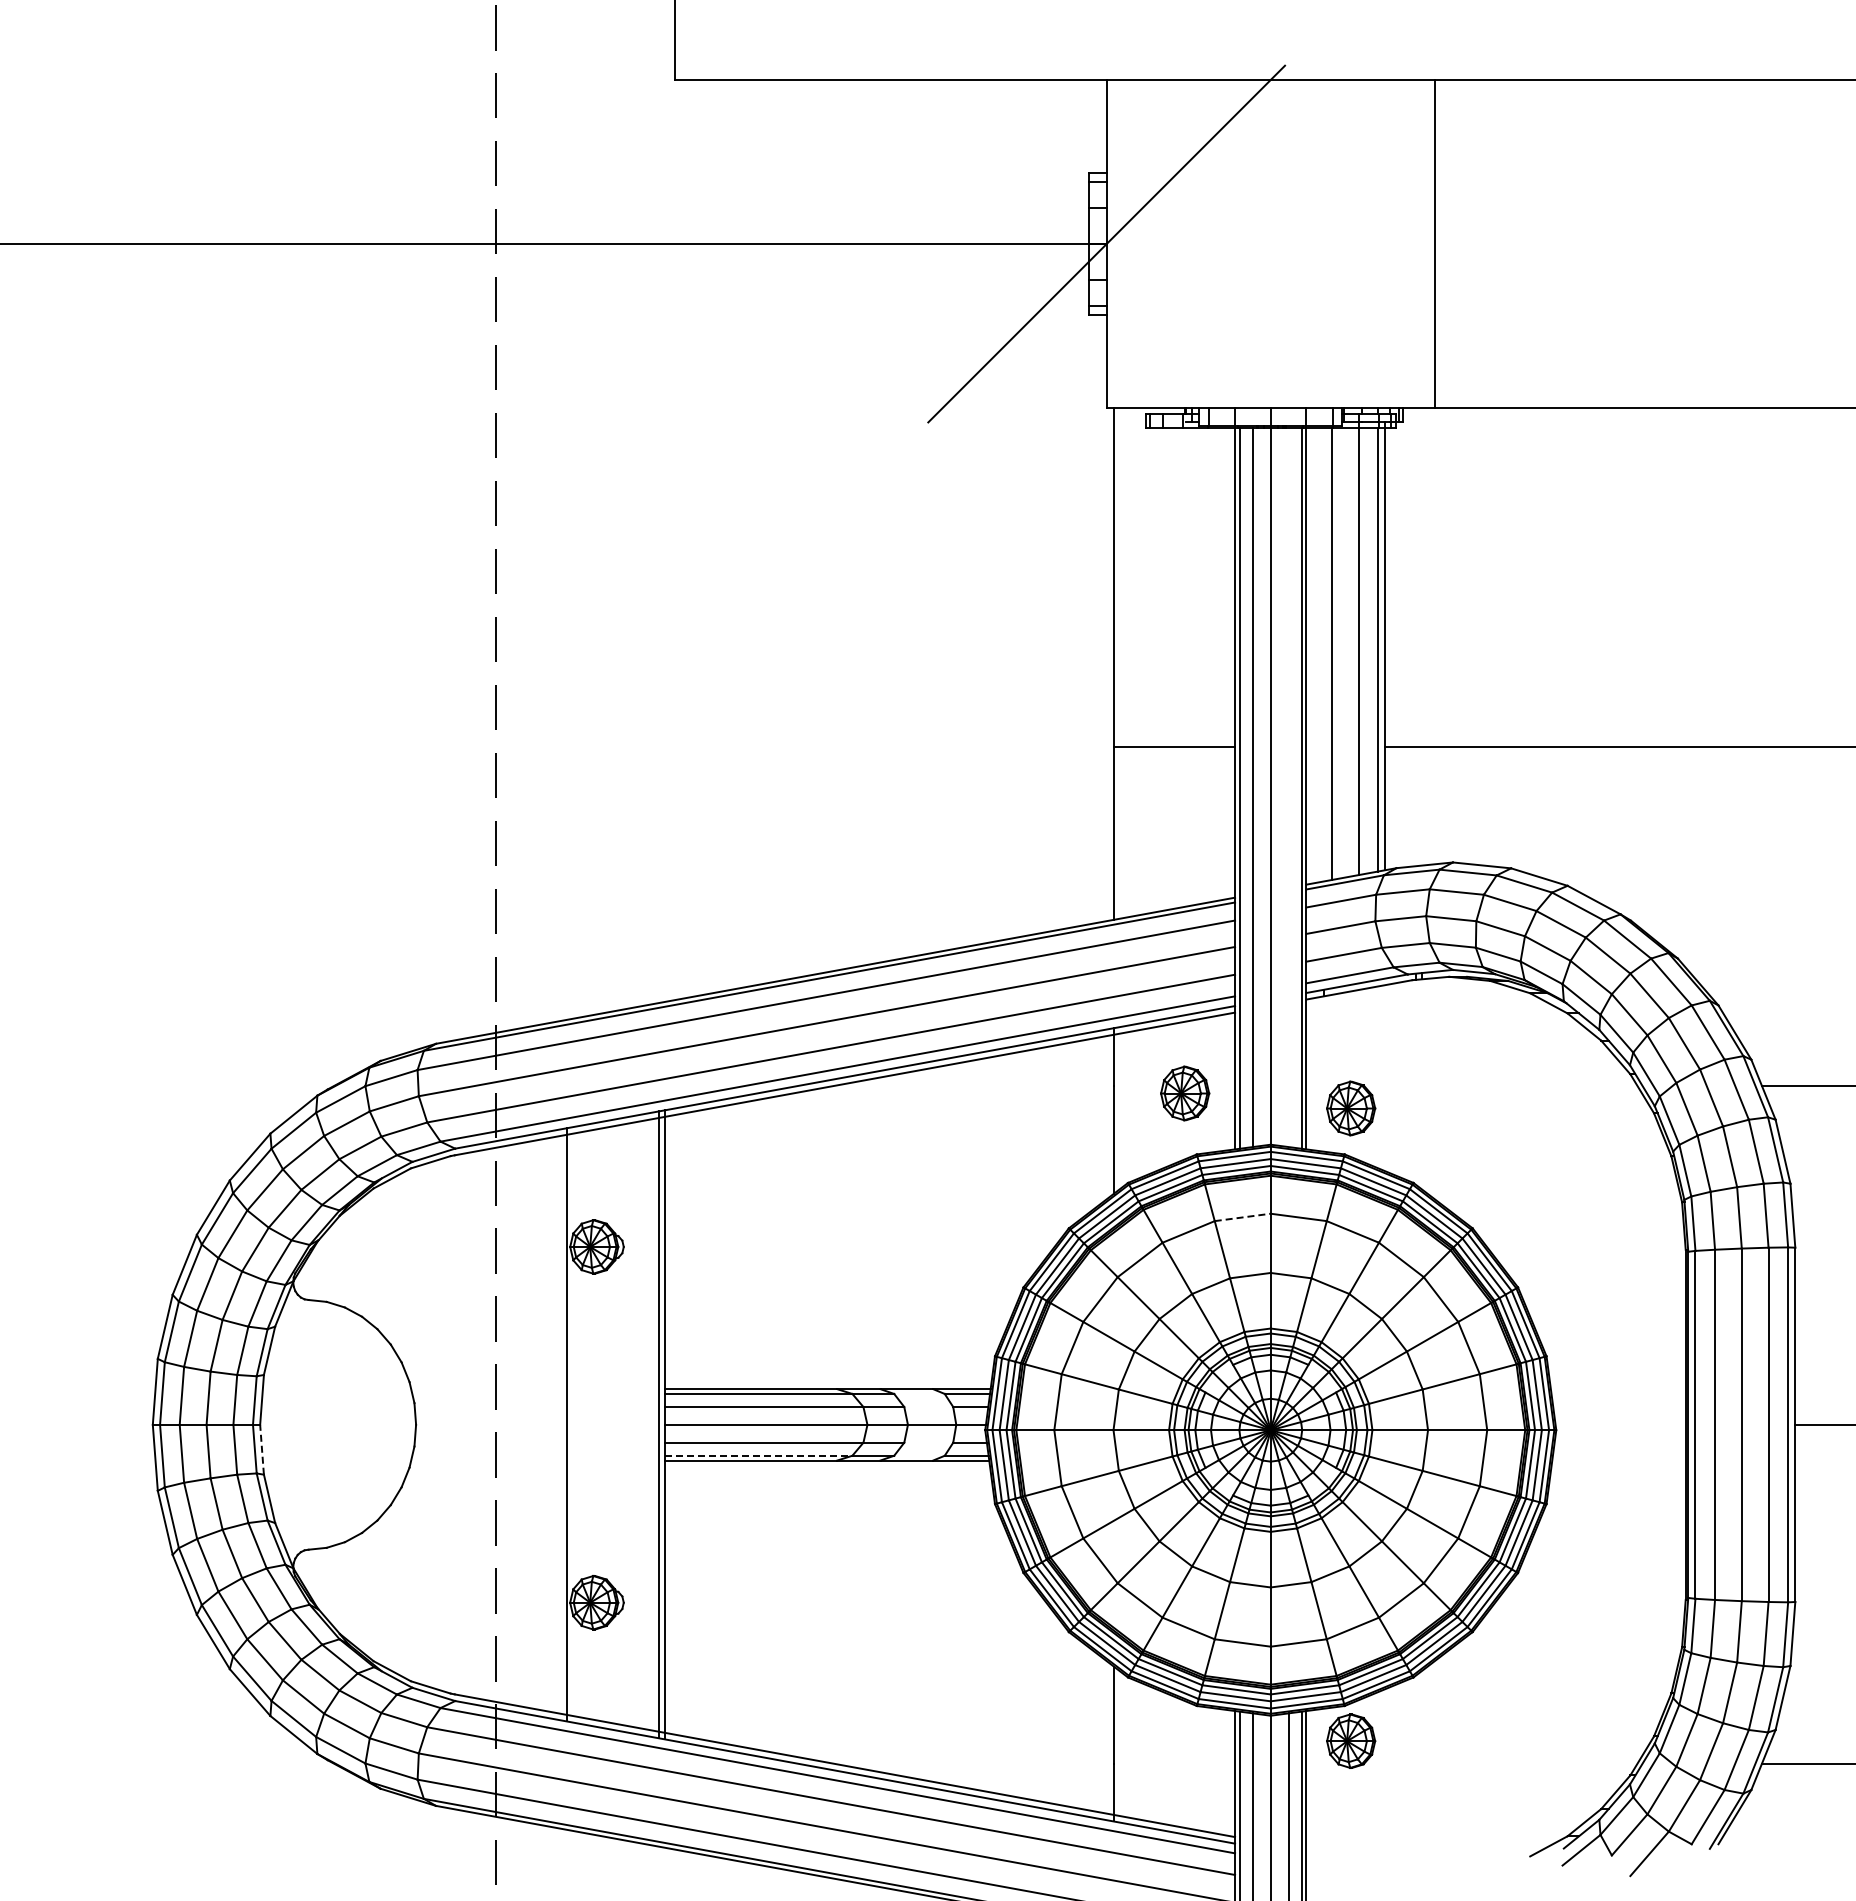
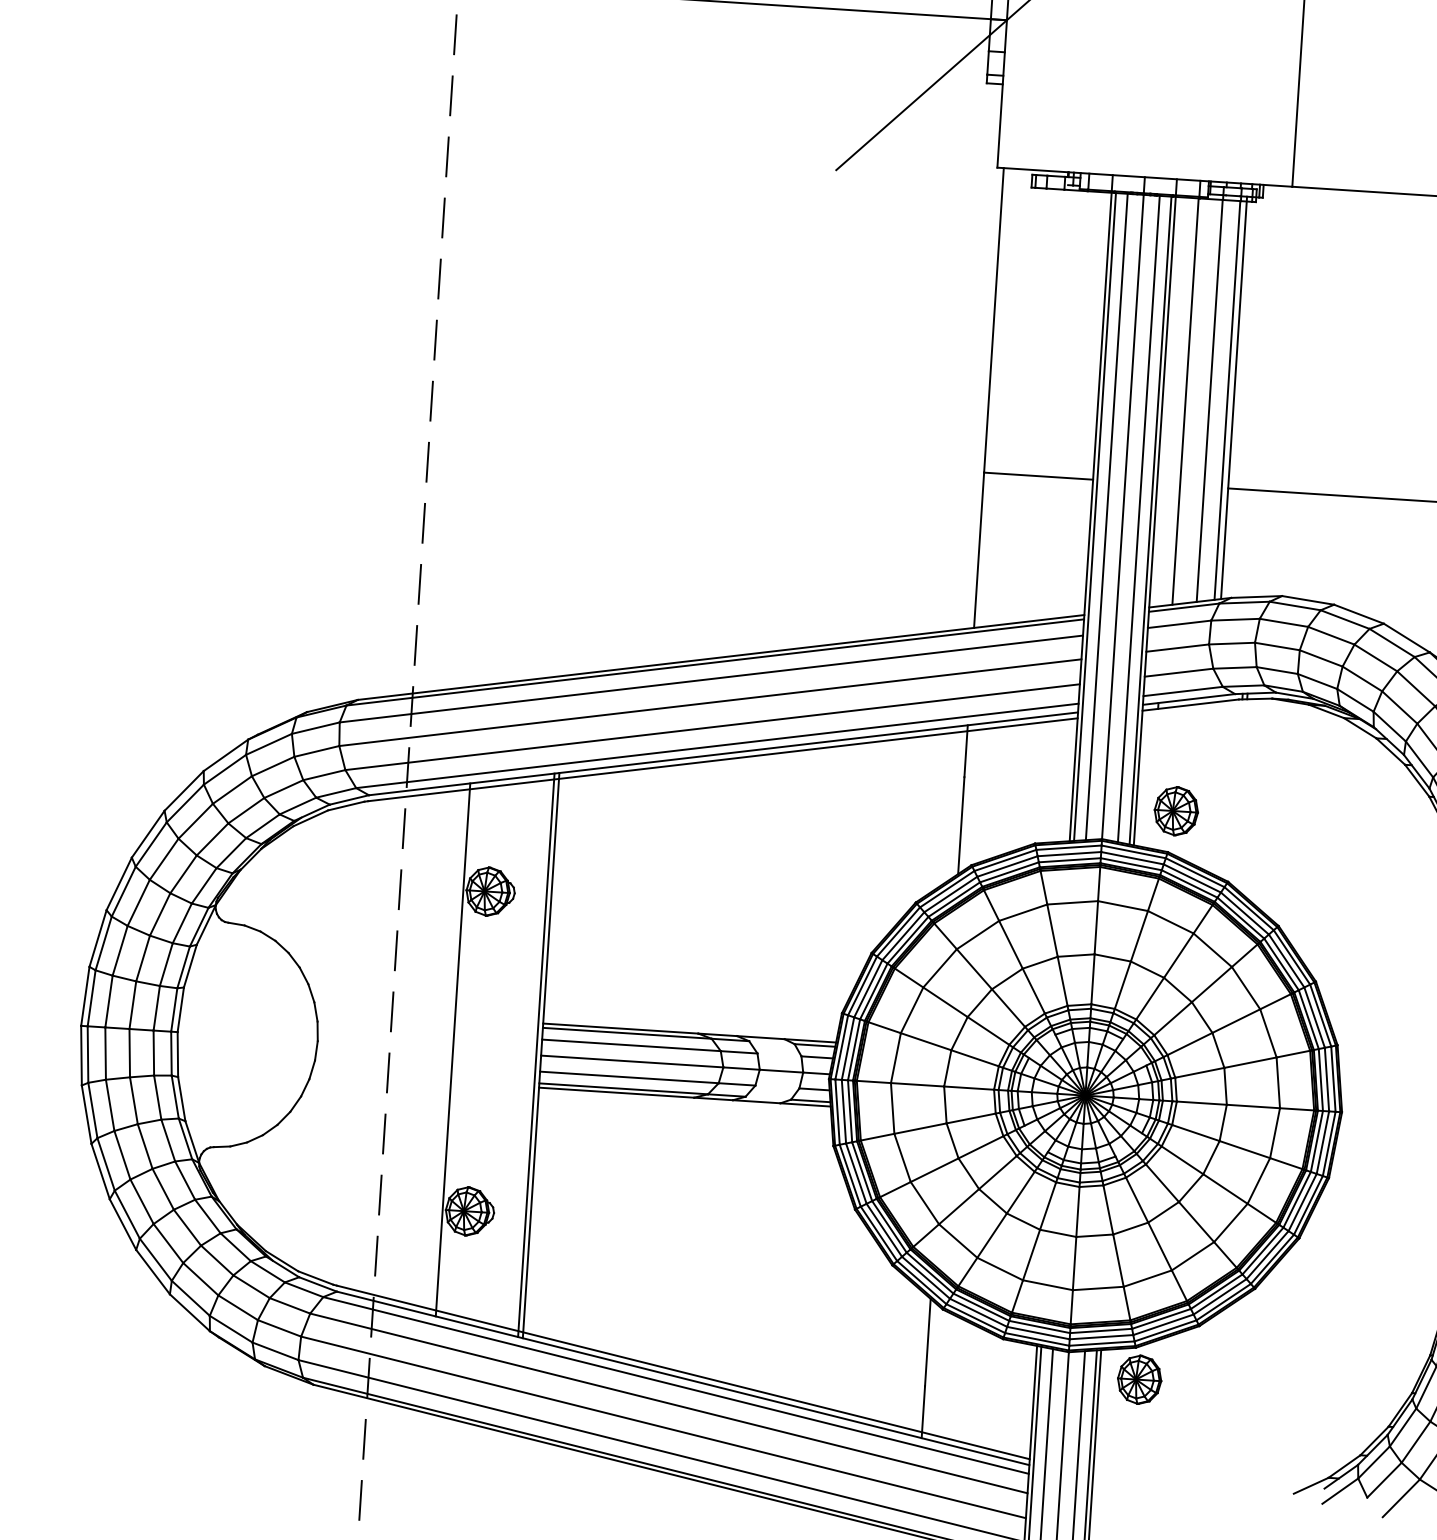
line: (1288, 787) -> (1138, 519), added
part: (1185, 1093) -> (1028, 788), removed
line: (1243, 1217) -> (1073, 902), dashed -> solid
line: (262, 1449) -> (178, 1054), dashed -> solid
line: (758, 1455) -> (623, 1088), dashed -> solid

